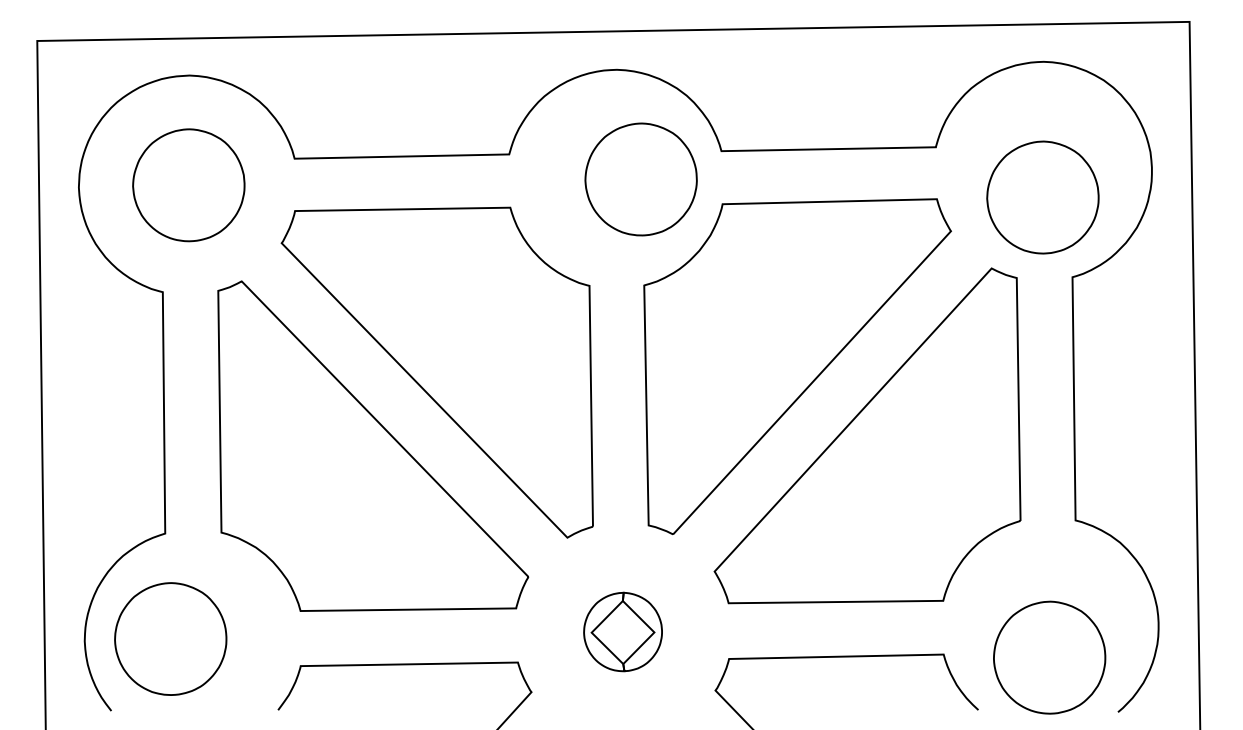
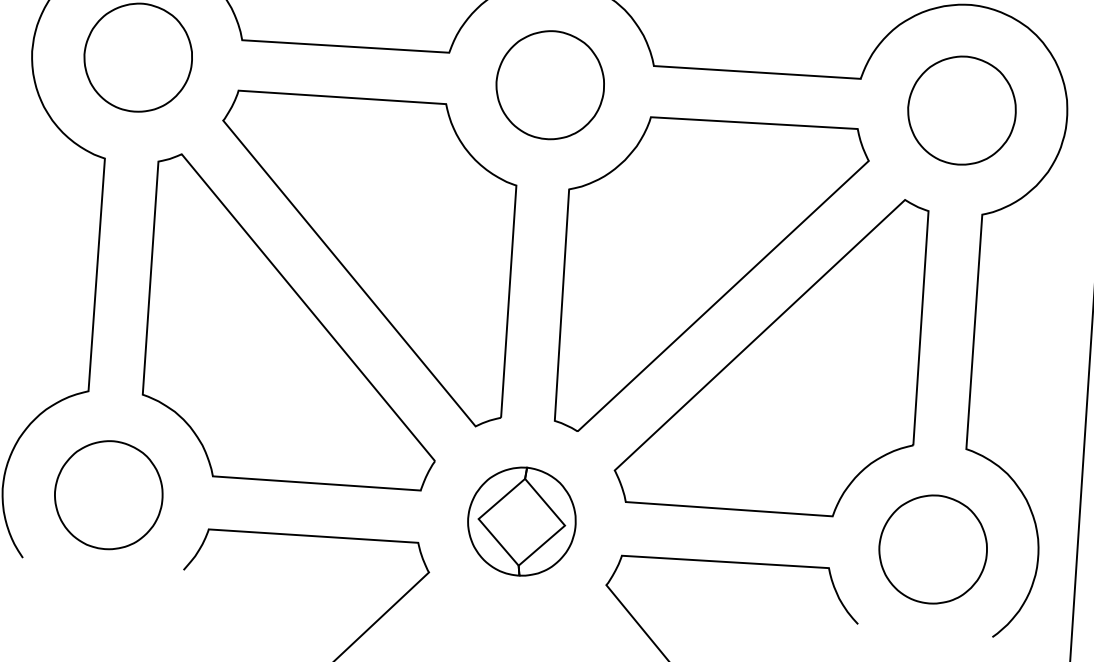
part: (640, 179) -> (549, 85), moved
part: (1042, 197) -> (961, 110), moved
part: (622, 631) -> (521, 521), size x1.43
part: (170, 638) -> (108, 494), moved
part: (1049, 657) -> (933, 549), moved

